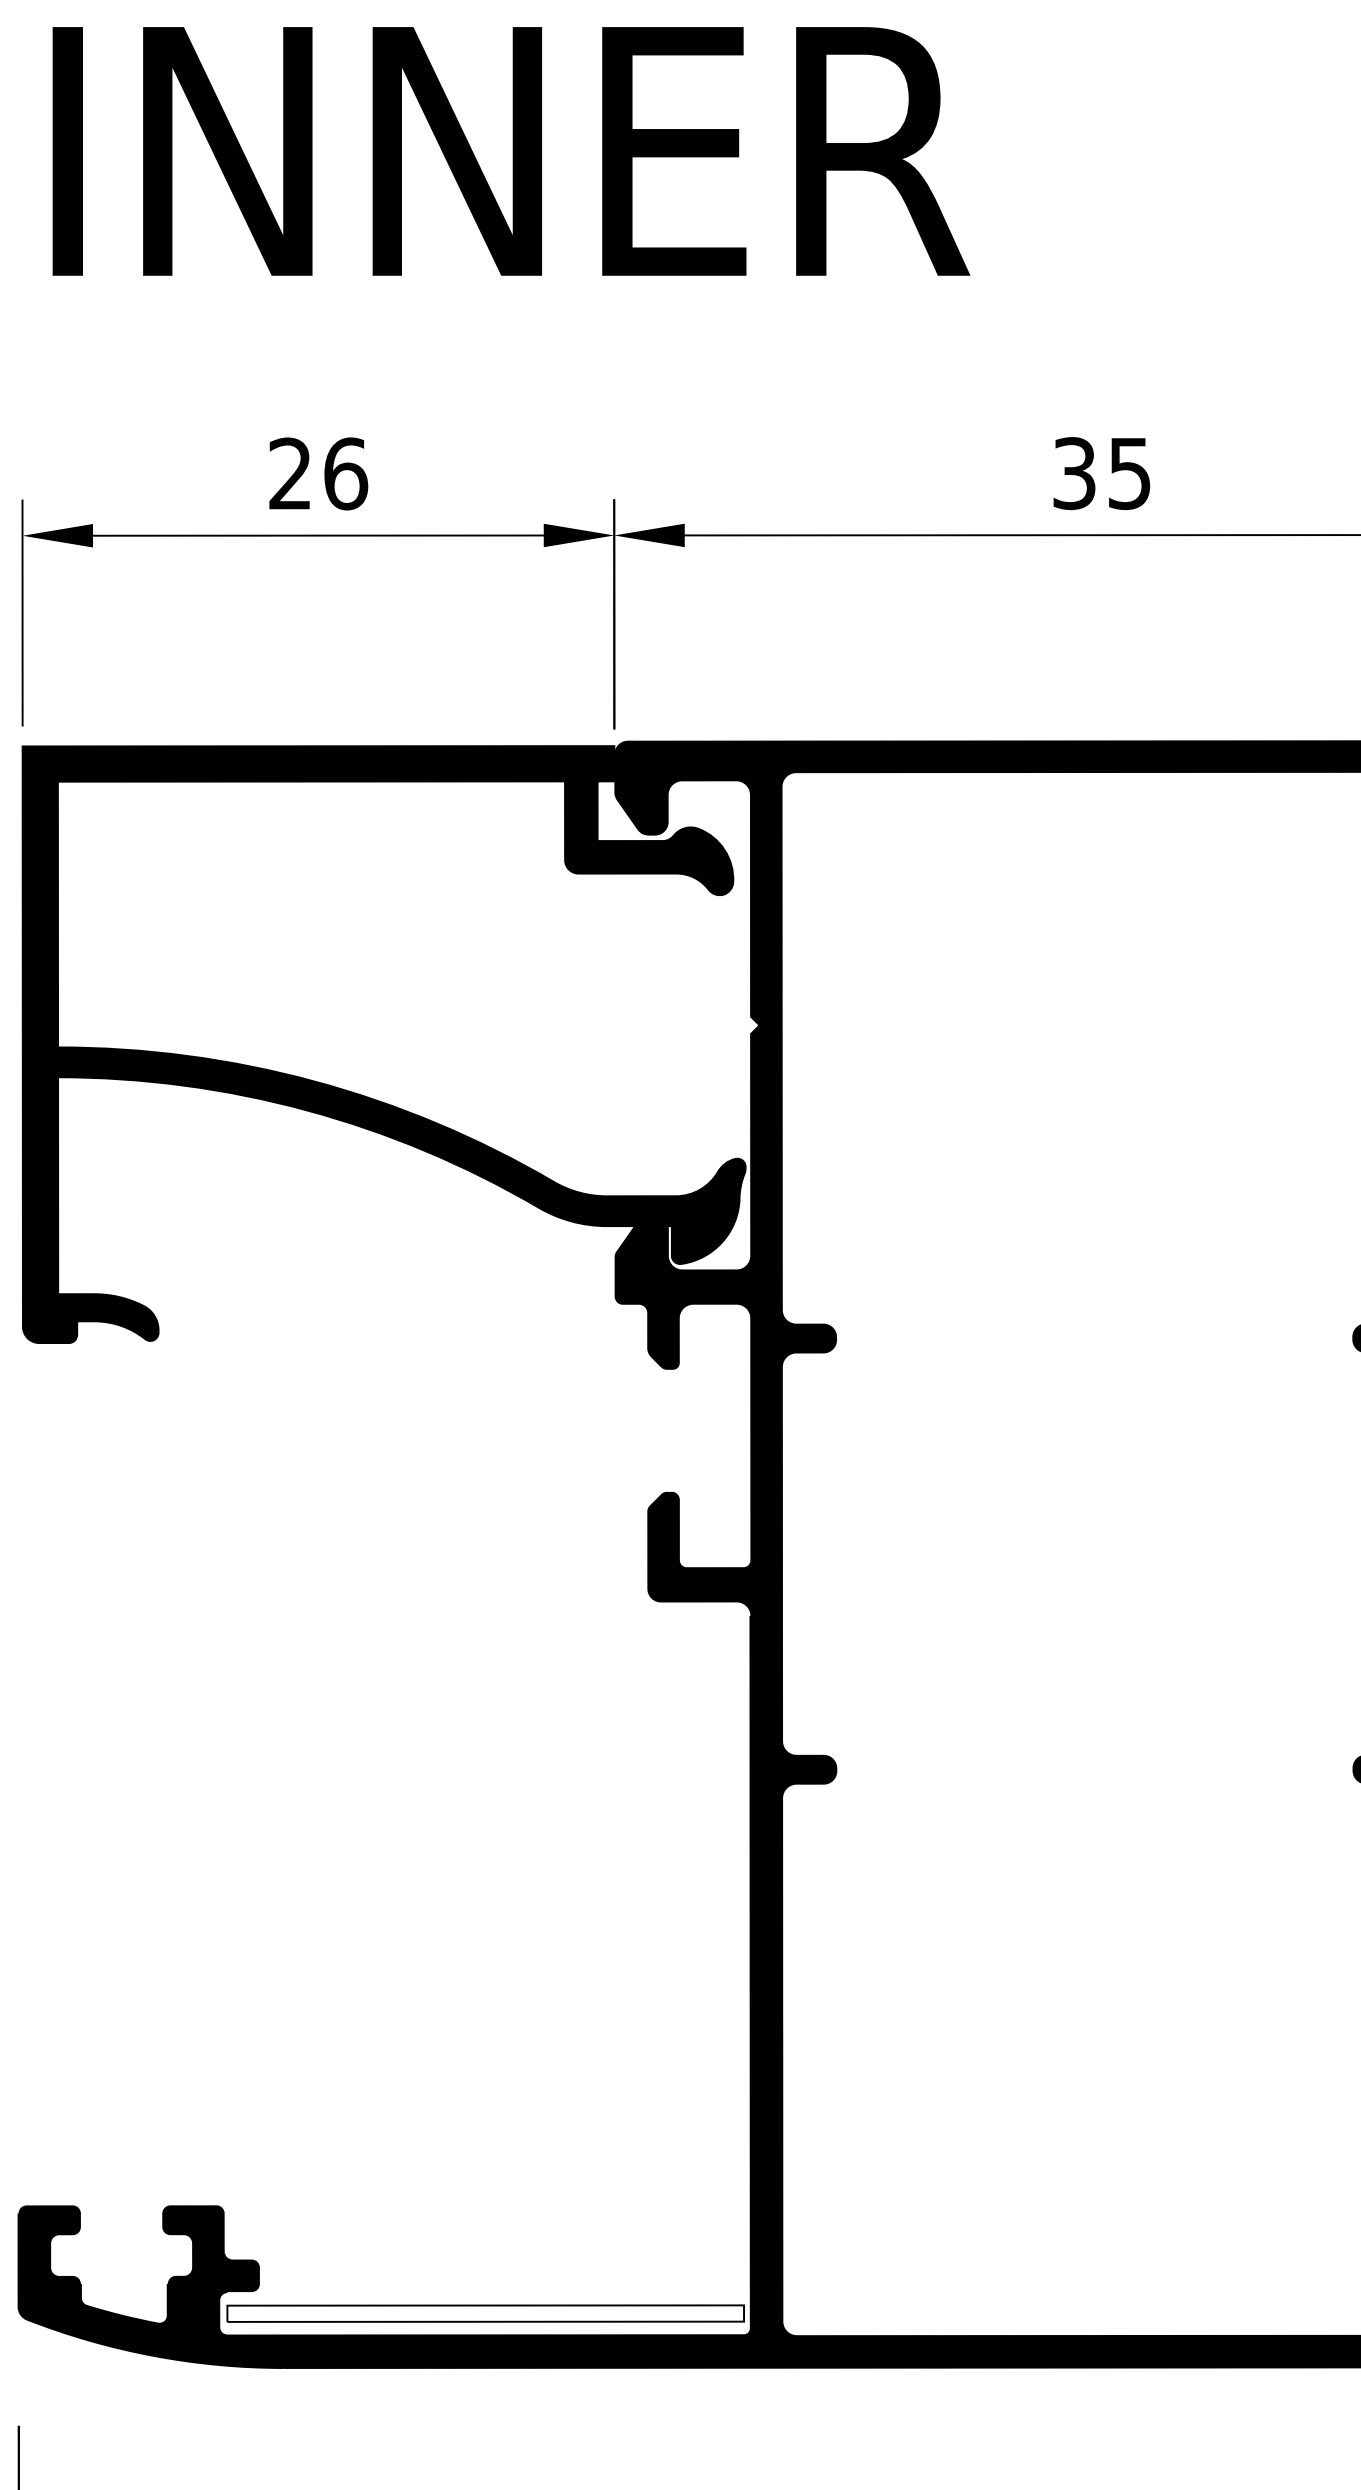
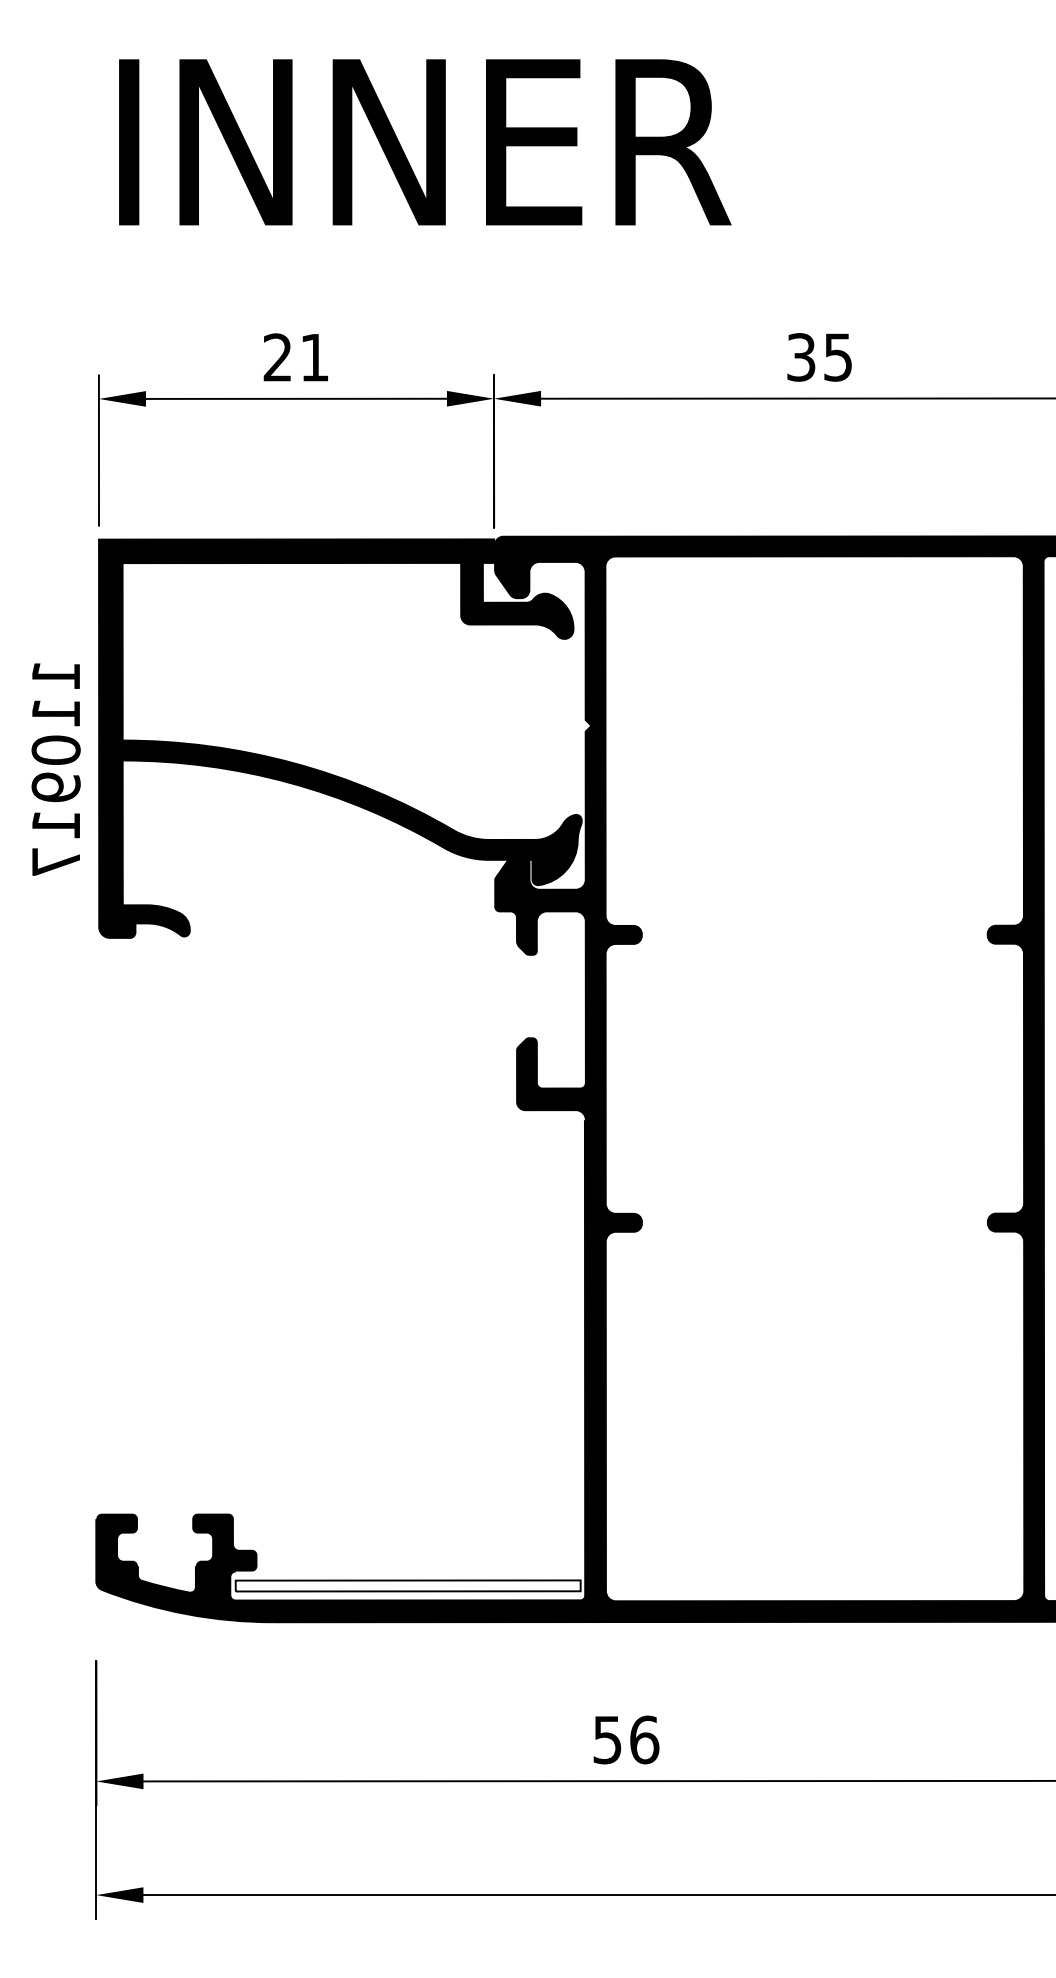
text: (345, 473) -> (314, 357), 26 -> 21

